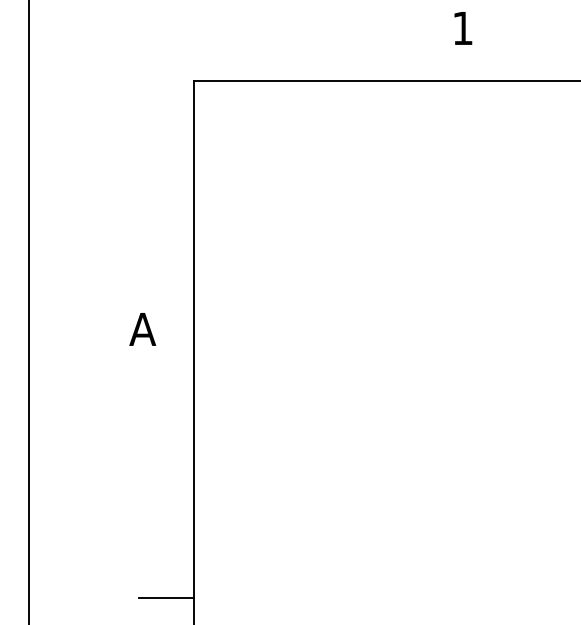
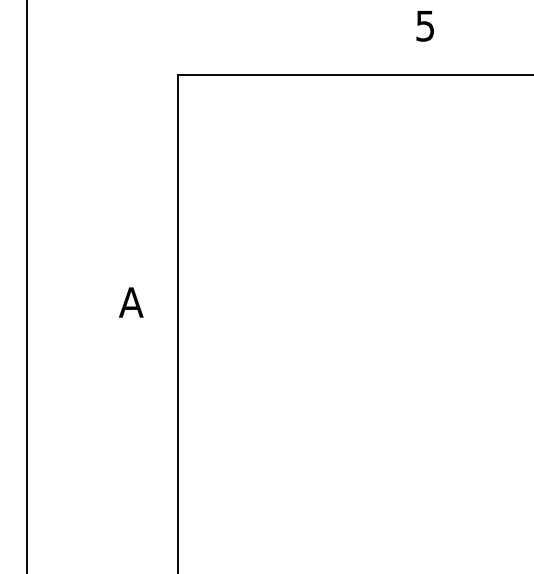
text: (462, 28) -> (424, 26), 1 -> 5
line: (165, 598) -> (152, 549), removed

